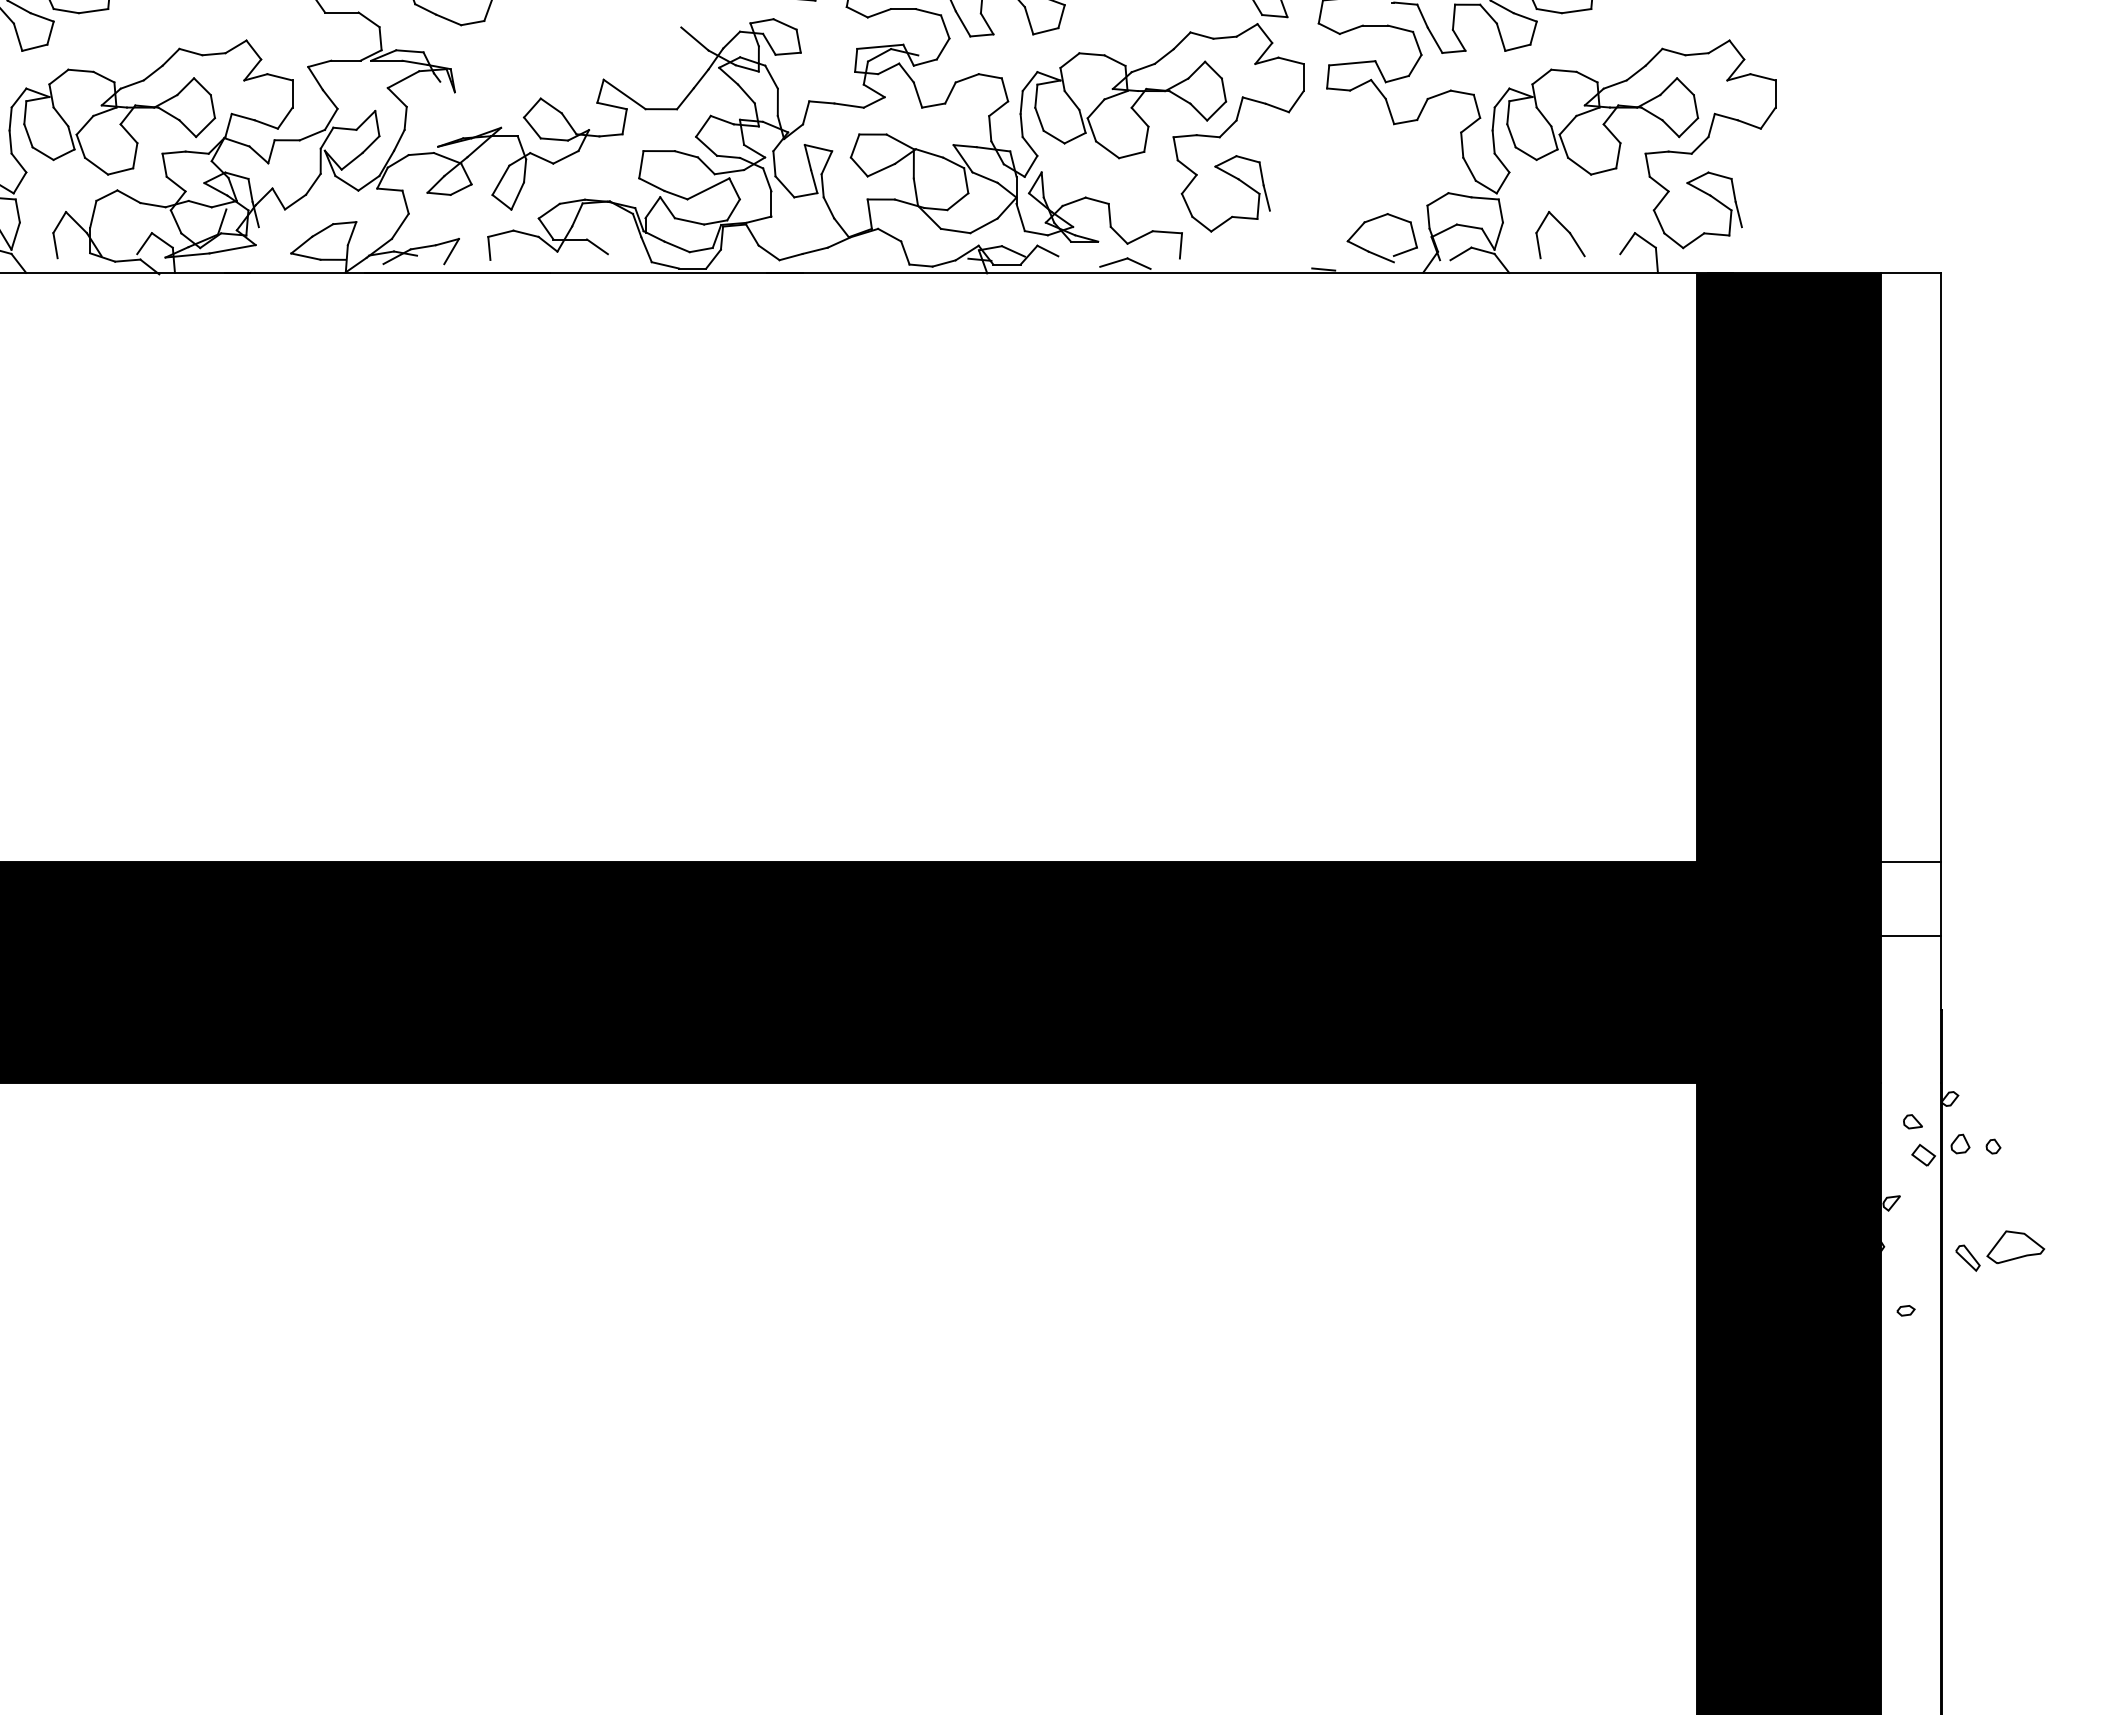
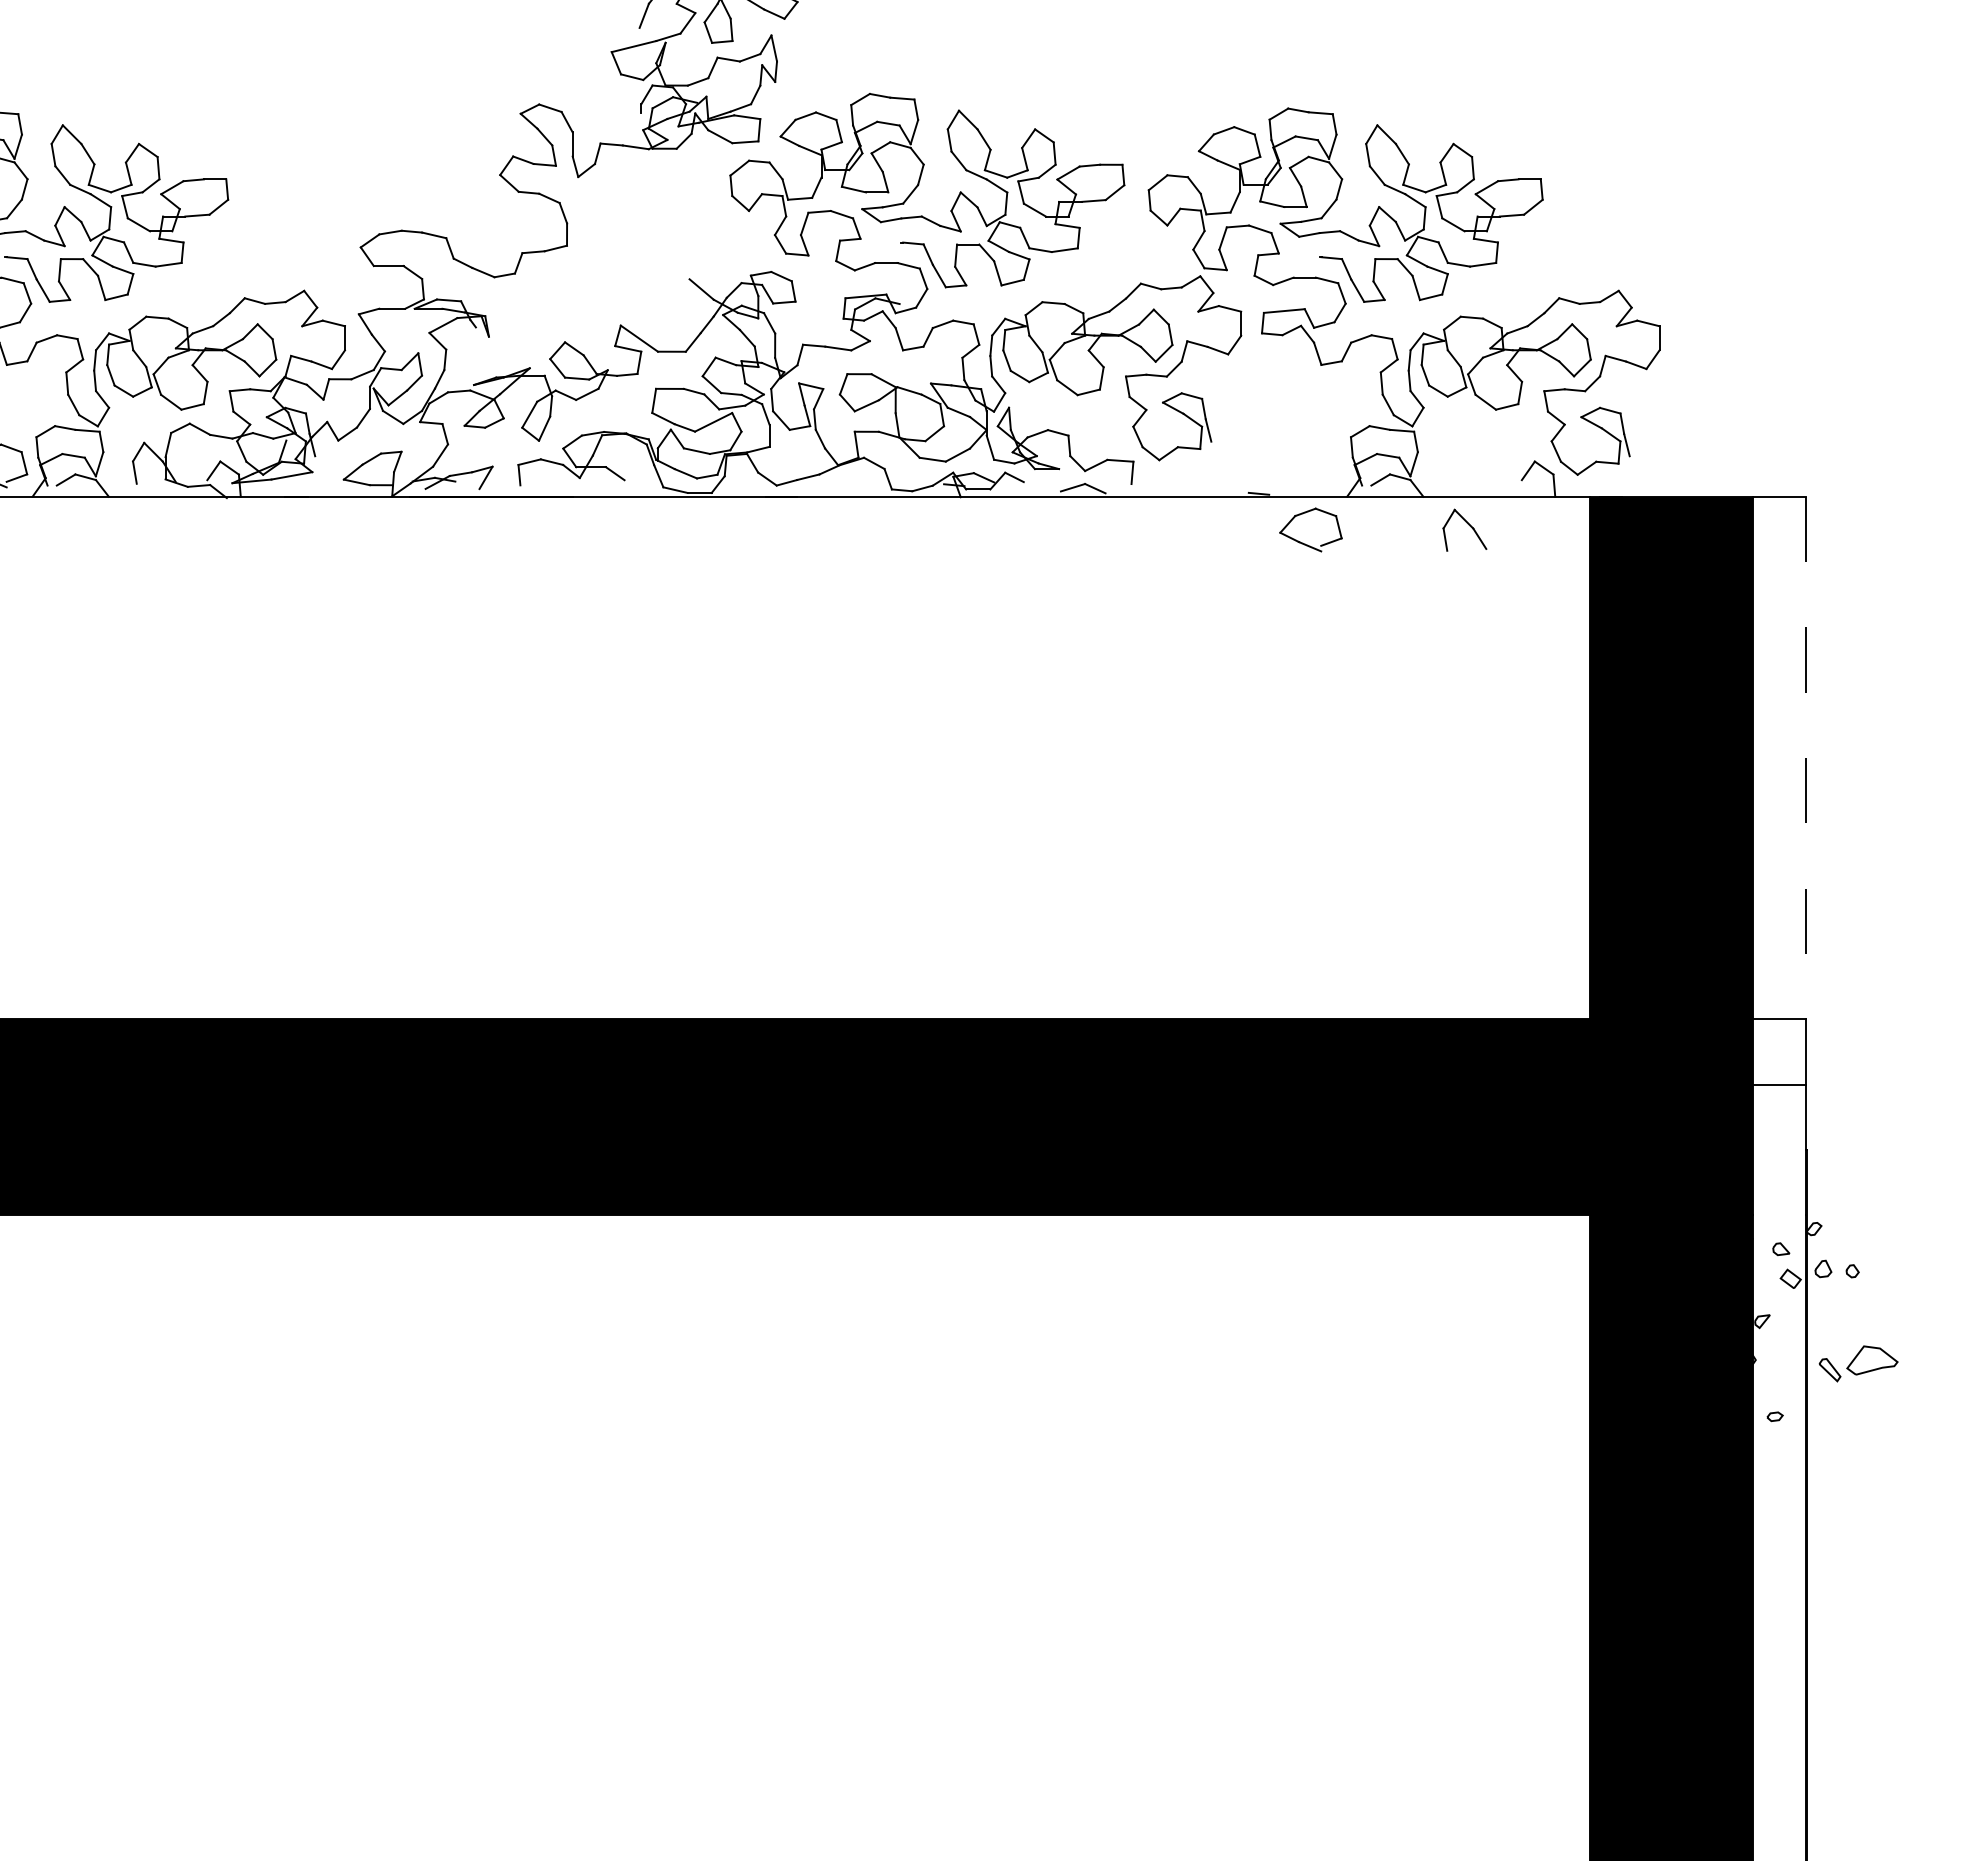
part: (1560, 234) -> (1464, 529), moved
part: (1376, 253) -> (1305, 543), moved
line: (1940, 568) -> (1805, 758), solid -> dashed

